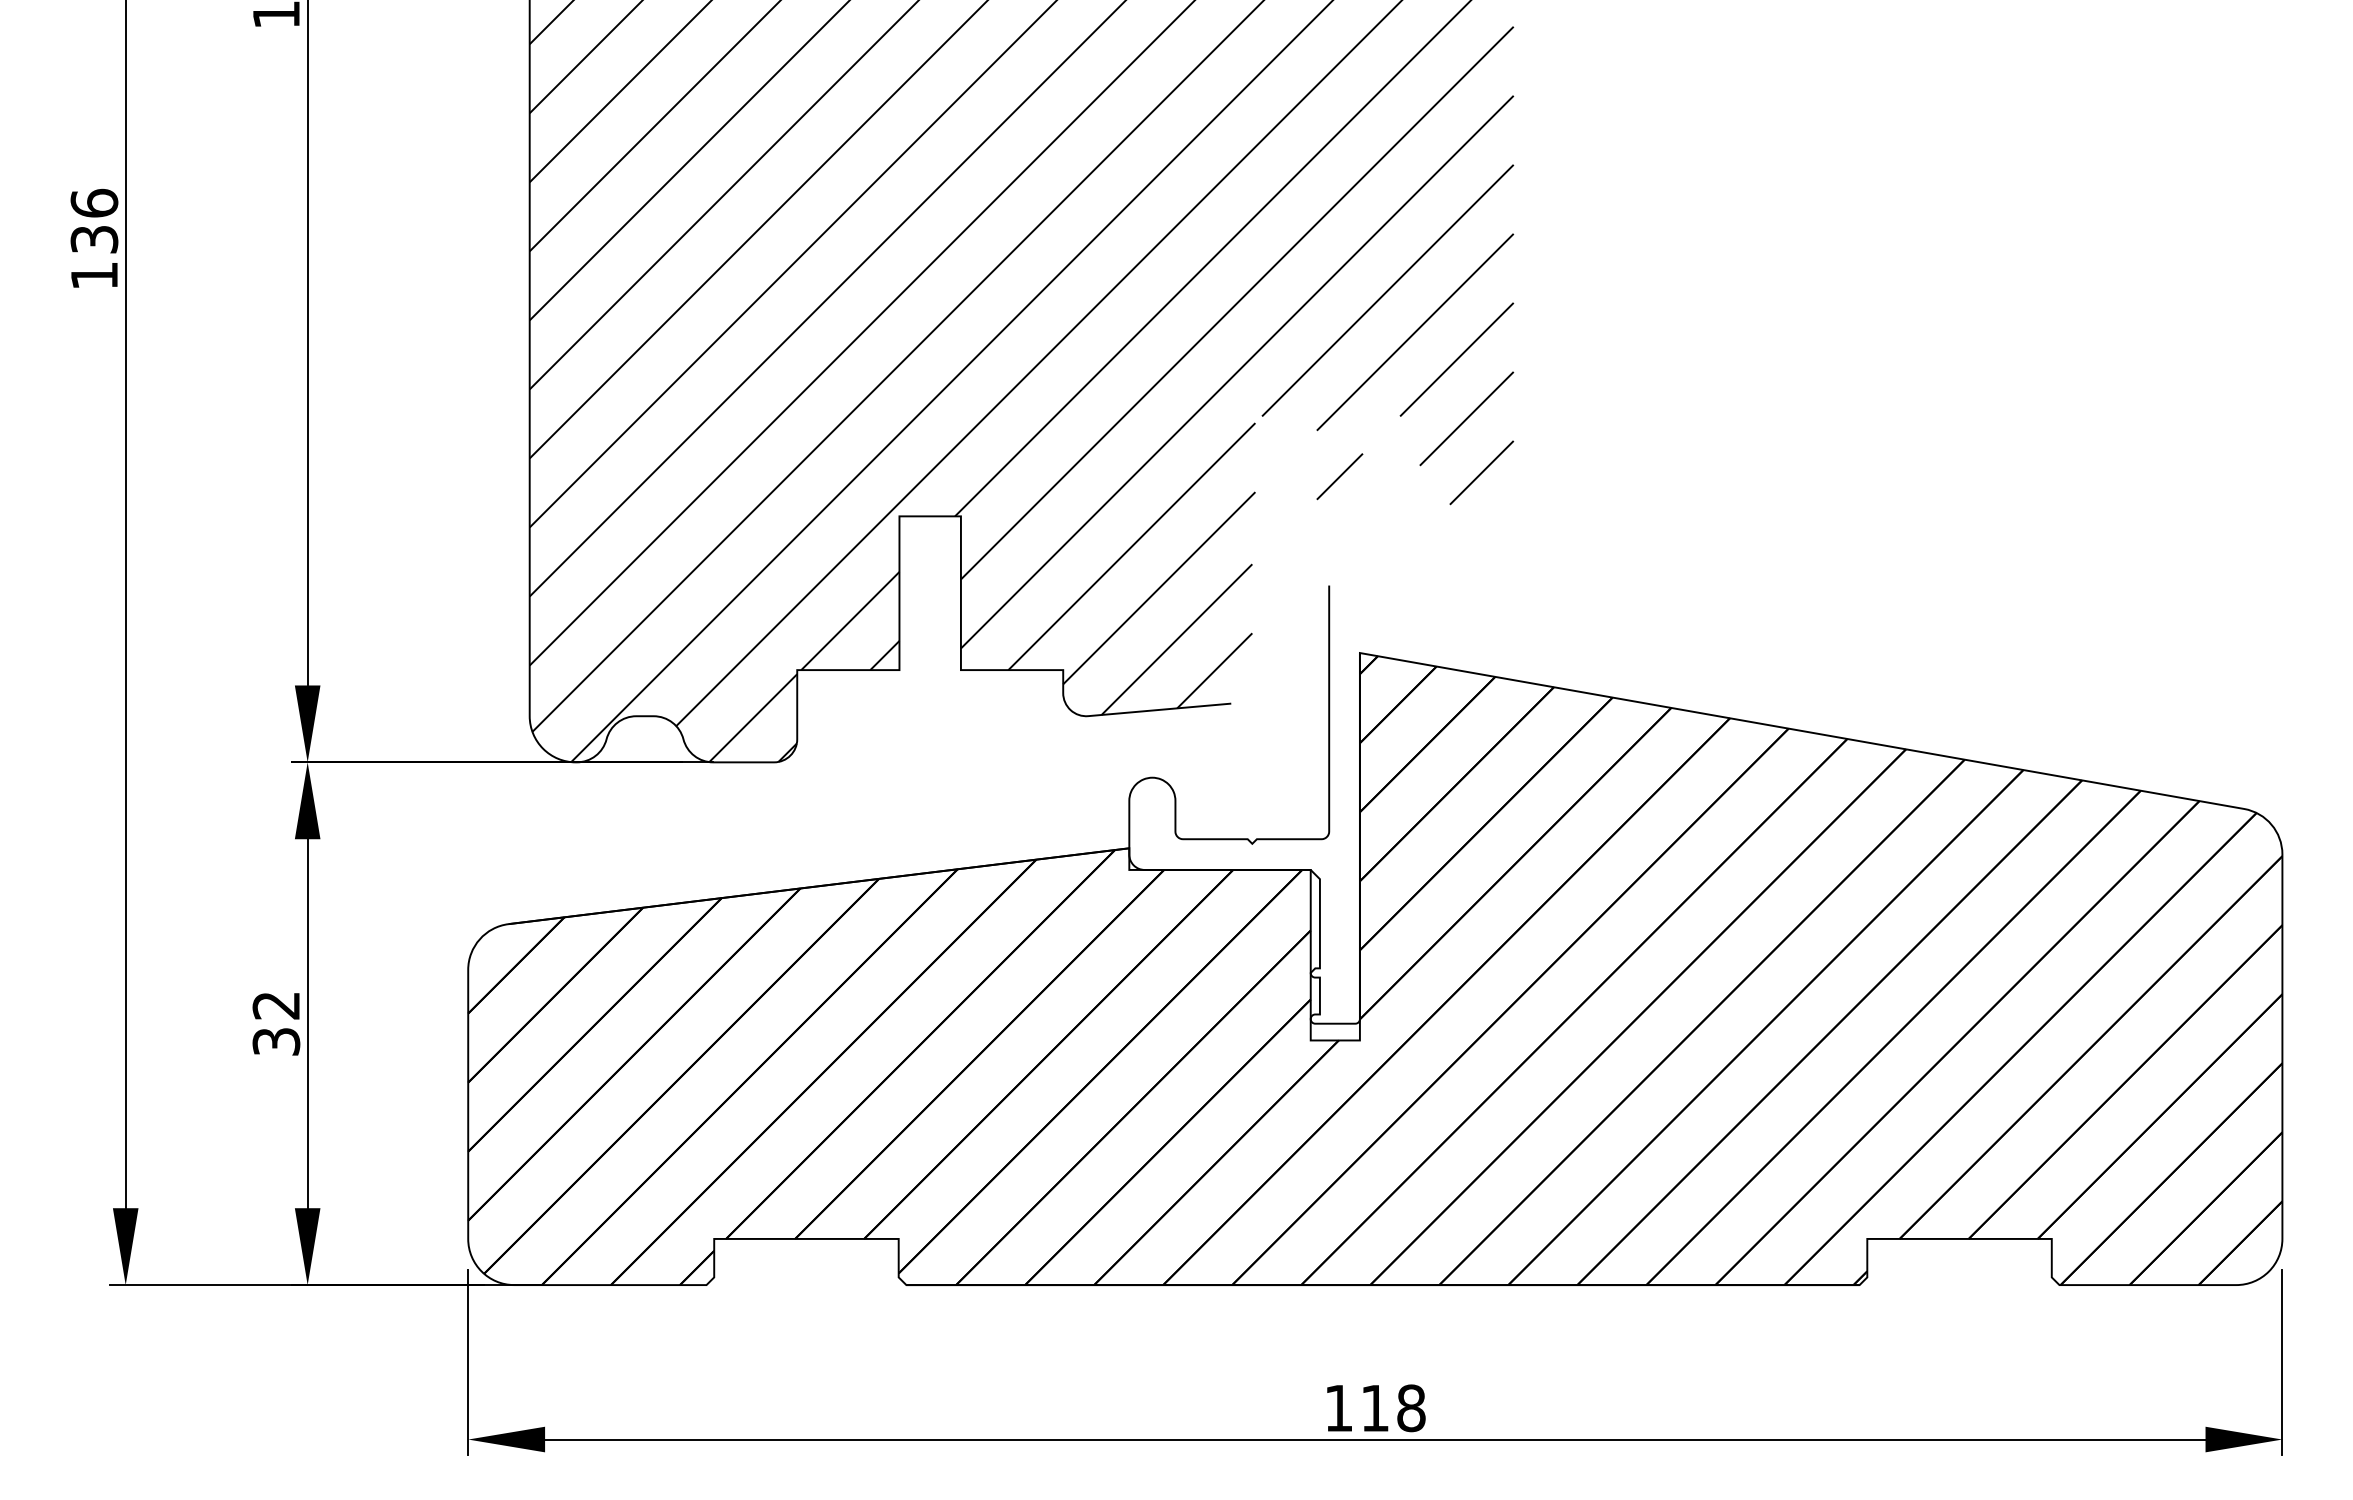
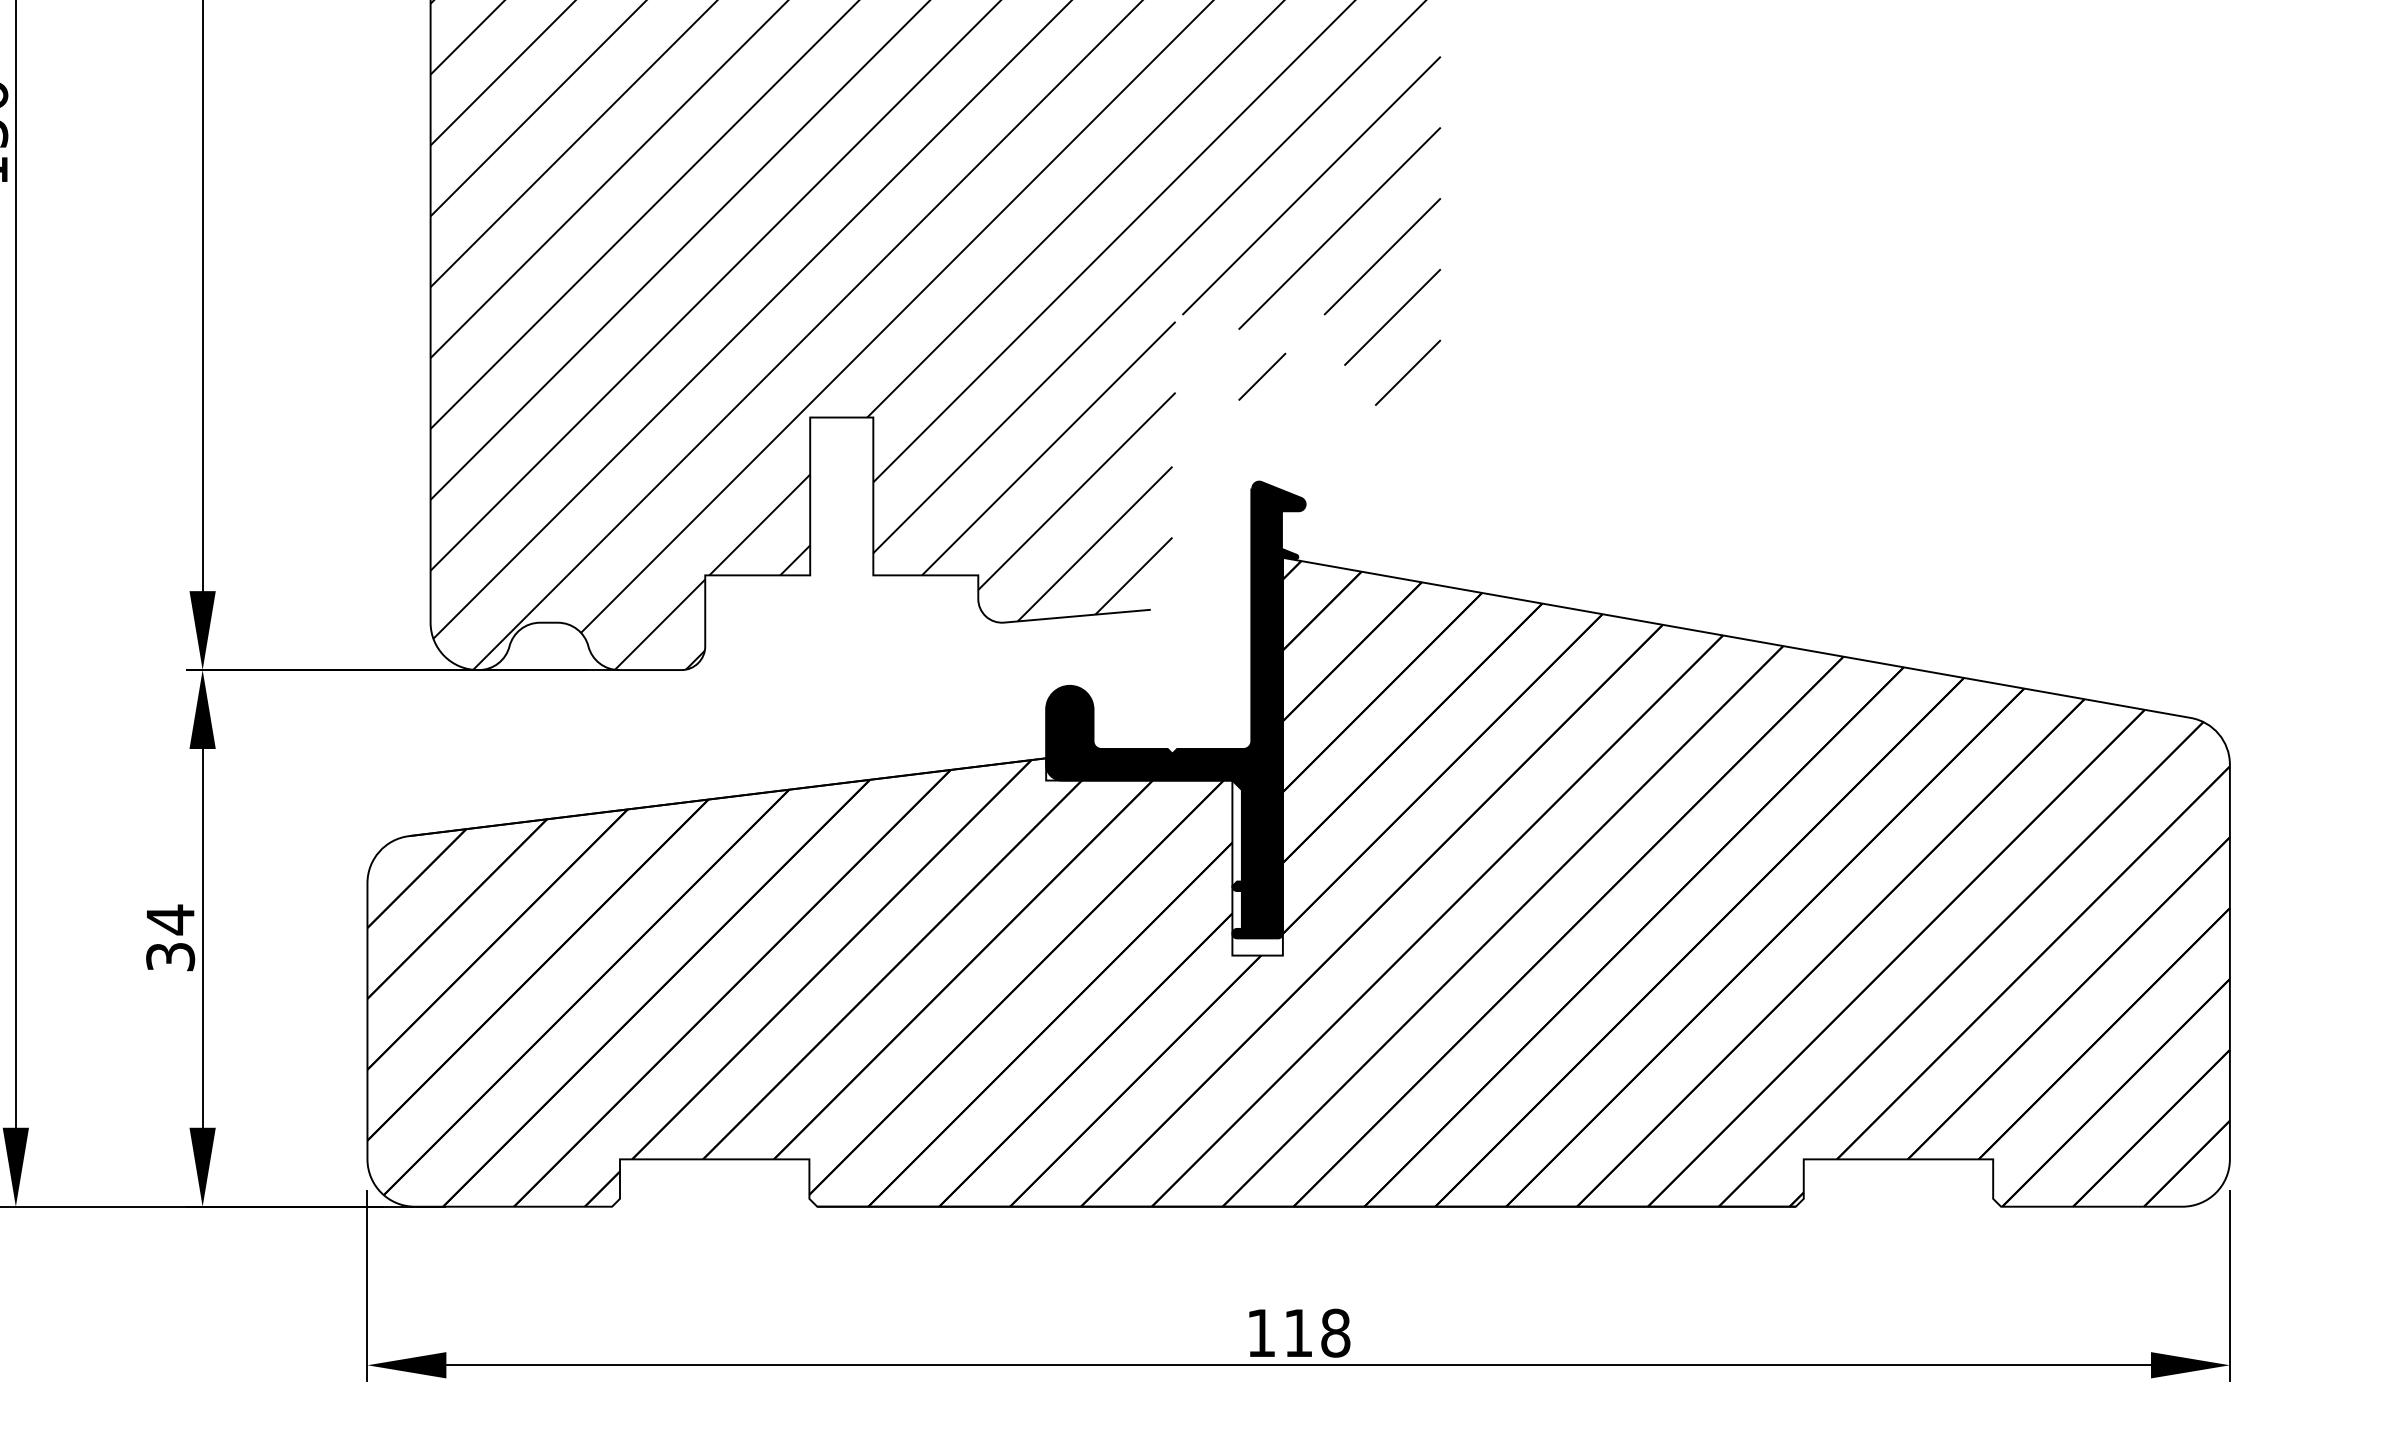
fill: (1256, 800) -> (1176, 709), added
text: (275, 1005) -> (169, 919), 32 -> 34

